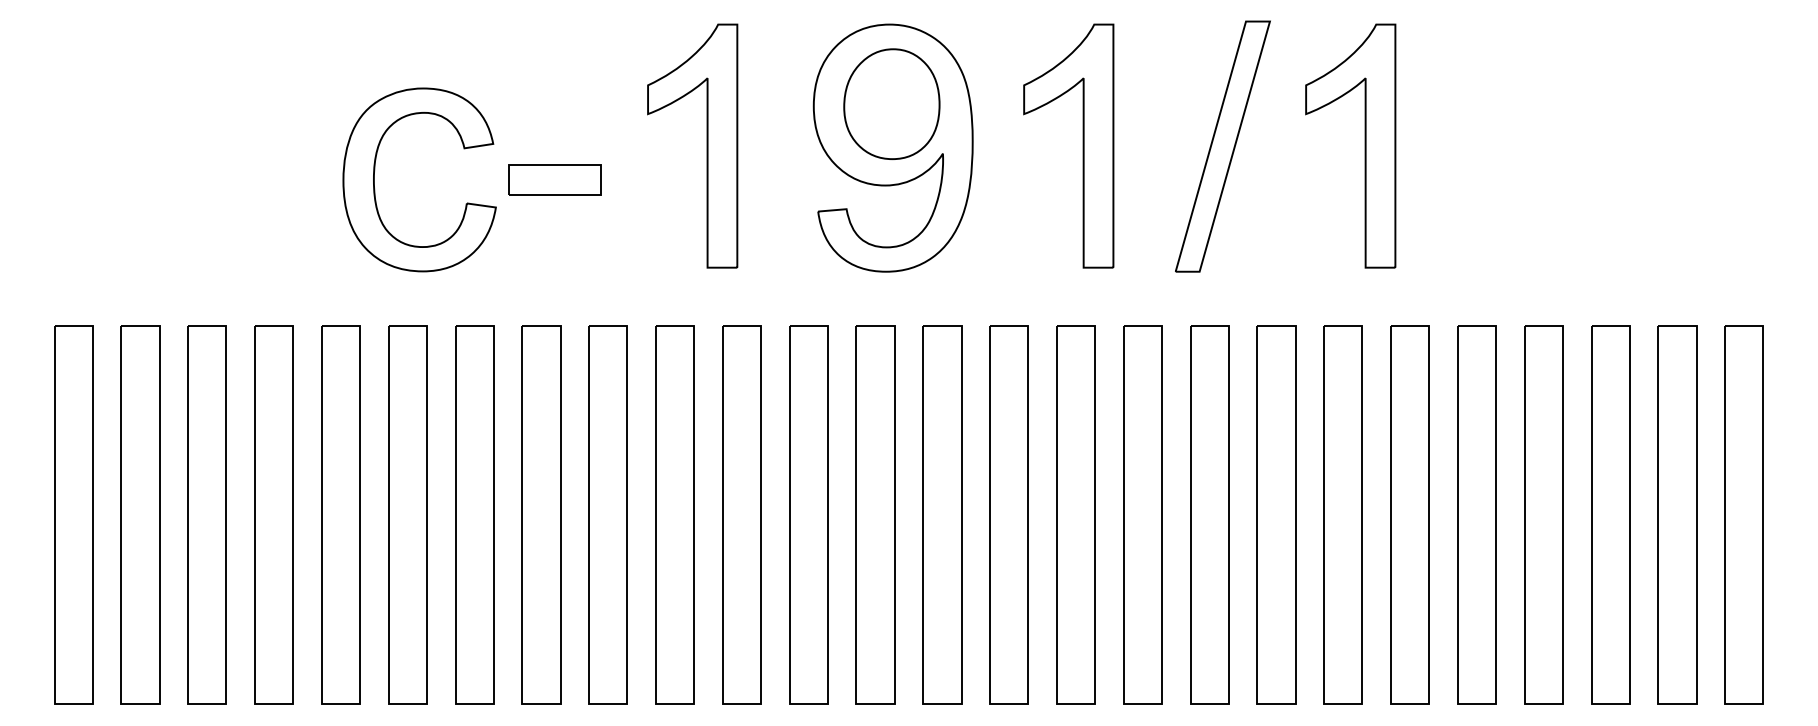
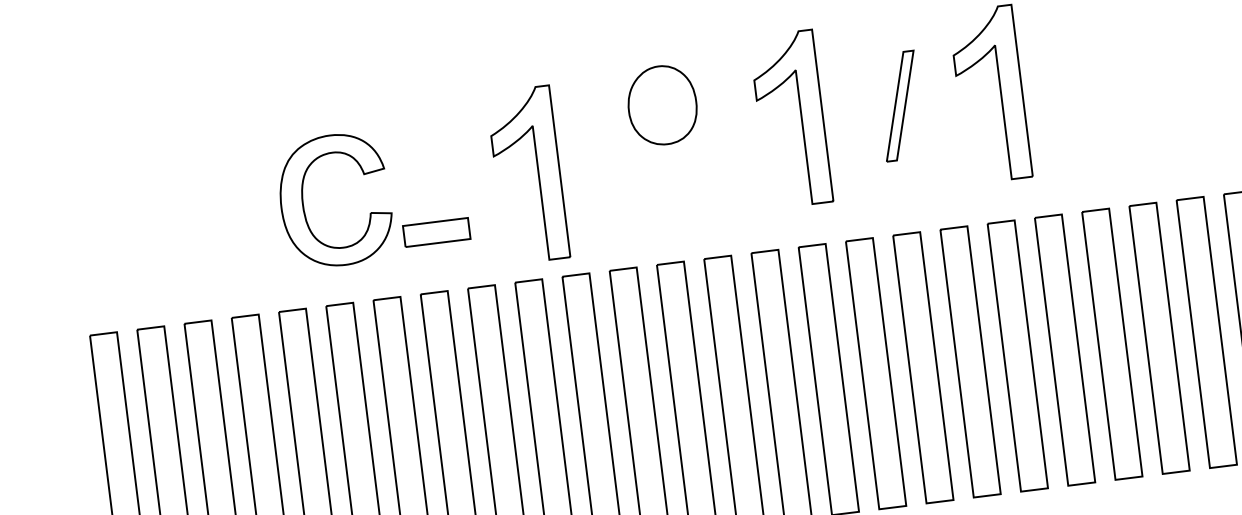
part: (706, 145) -> (537, 173), moved
part: (1222, 146) -> (899, 106), size x0.6
part: (892, 147) -> (666, 135), removed
part: (554, 179) -> (436, 232), moved

